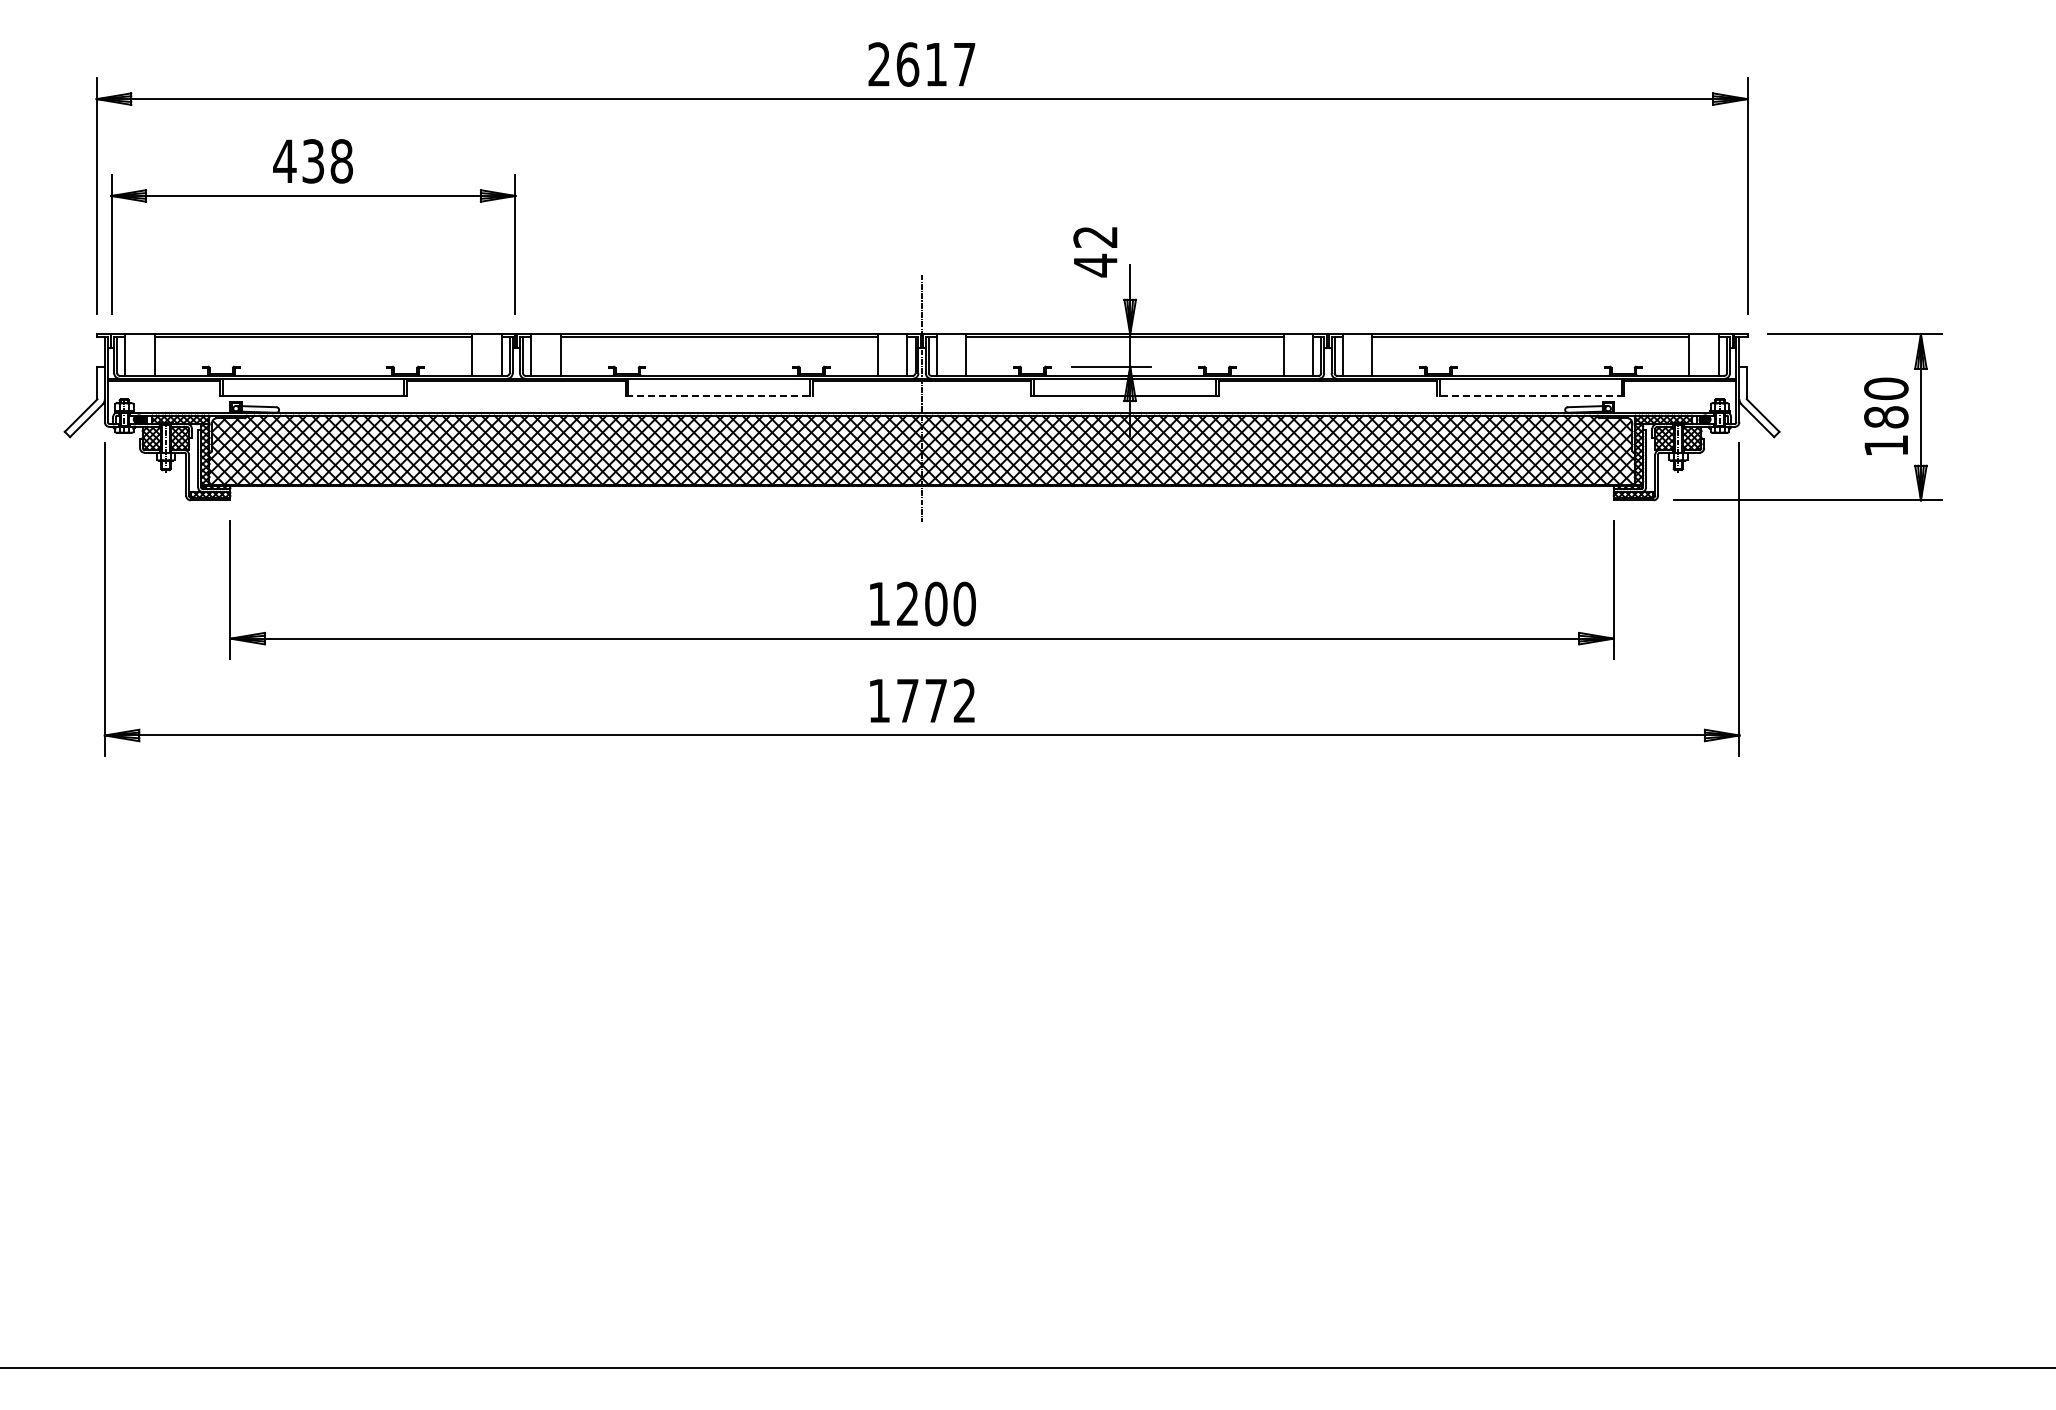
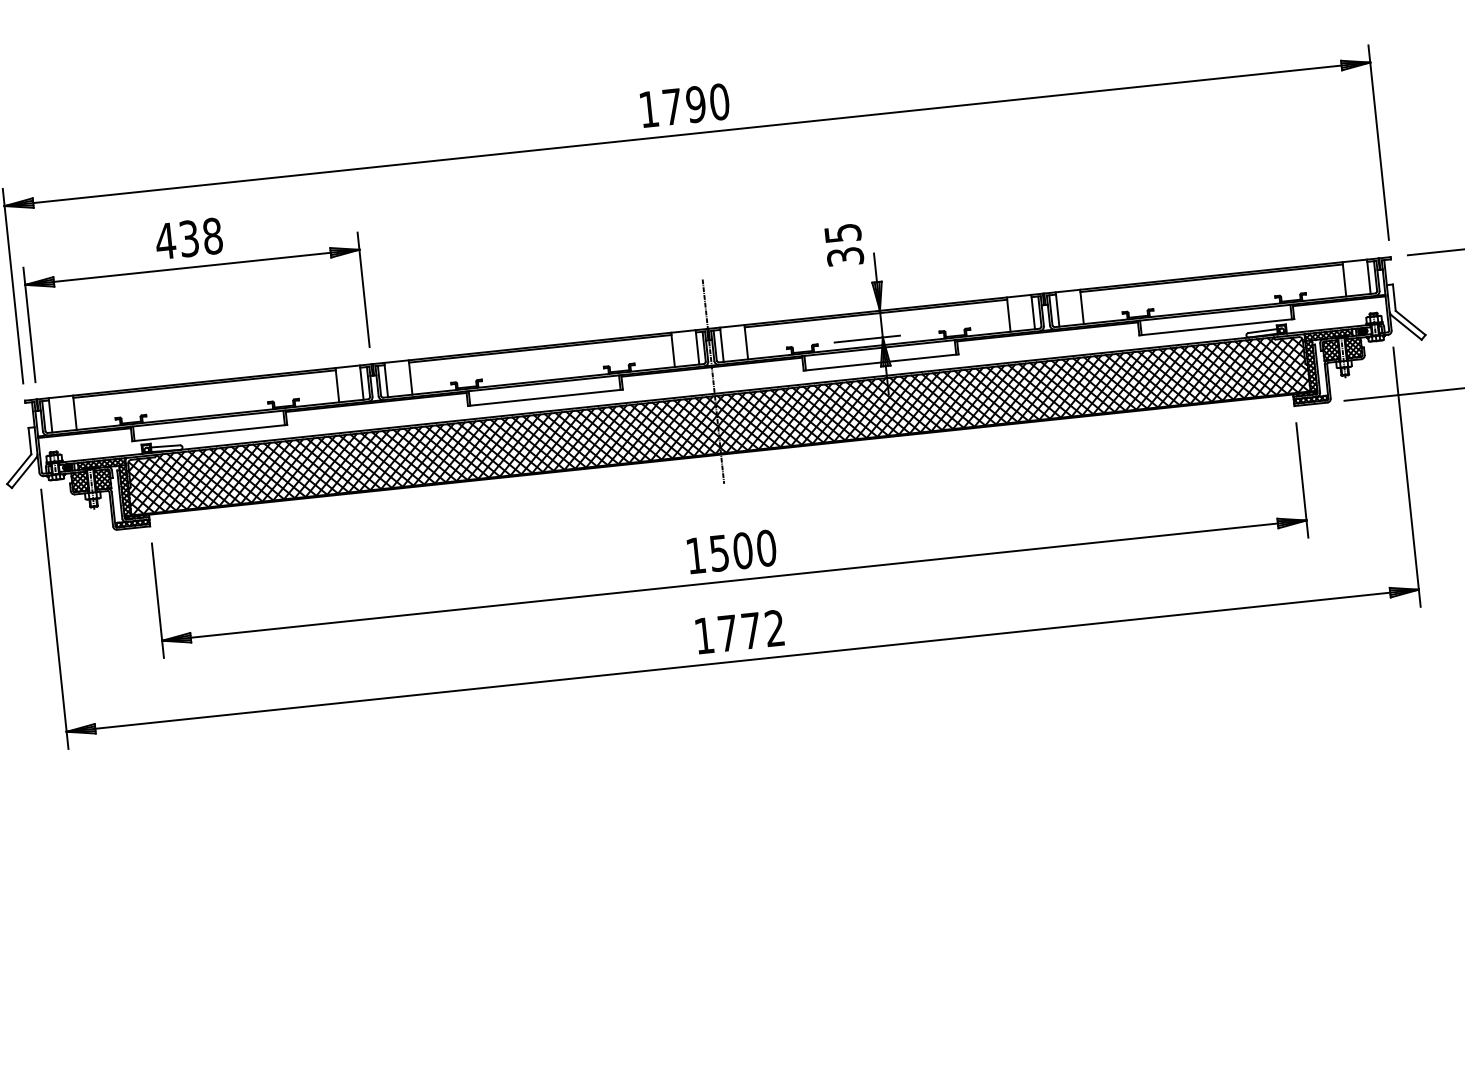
text: (921, 64) -> (683, 105), 2617 -> 1790
text: (1095, 251) -> (844, 245), 42 -> 35
line: (719, 396) -> (545, 397), dashed -> solid
line: (1530, 396) -> (1216, 327), dashed -> solid
text: (907, 603) -> (719, 552), 1200 -> 1500

